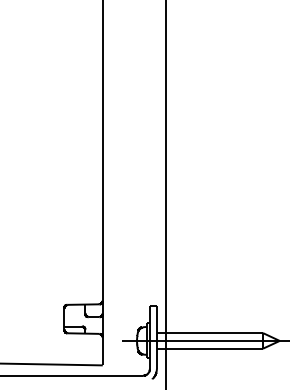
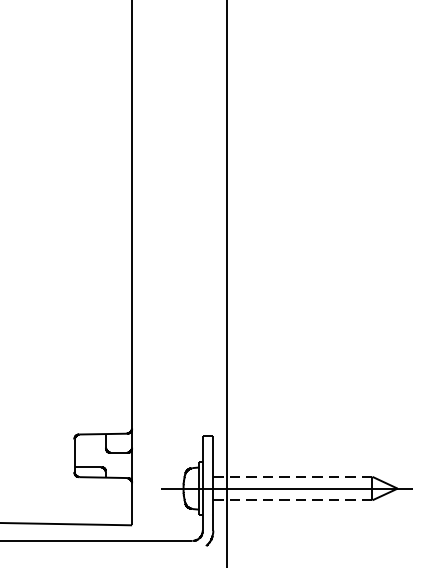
line: (209, 333) -> (292, 477), solid -> dashed
line: (210, 348) -> (293, 499), solid -> dashed

